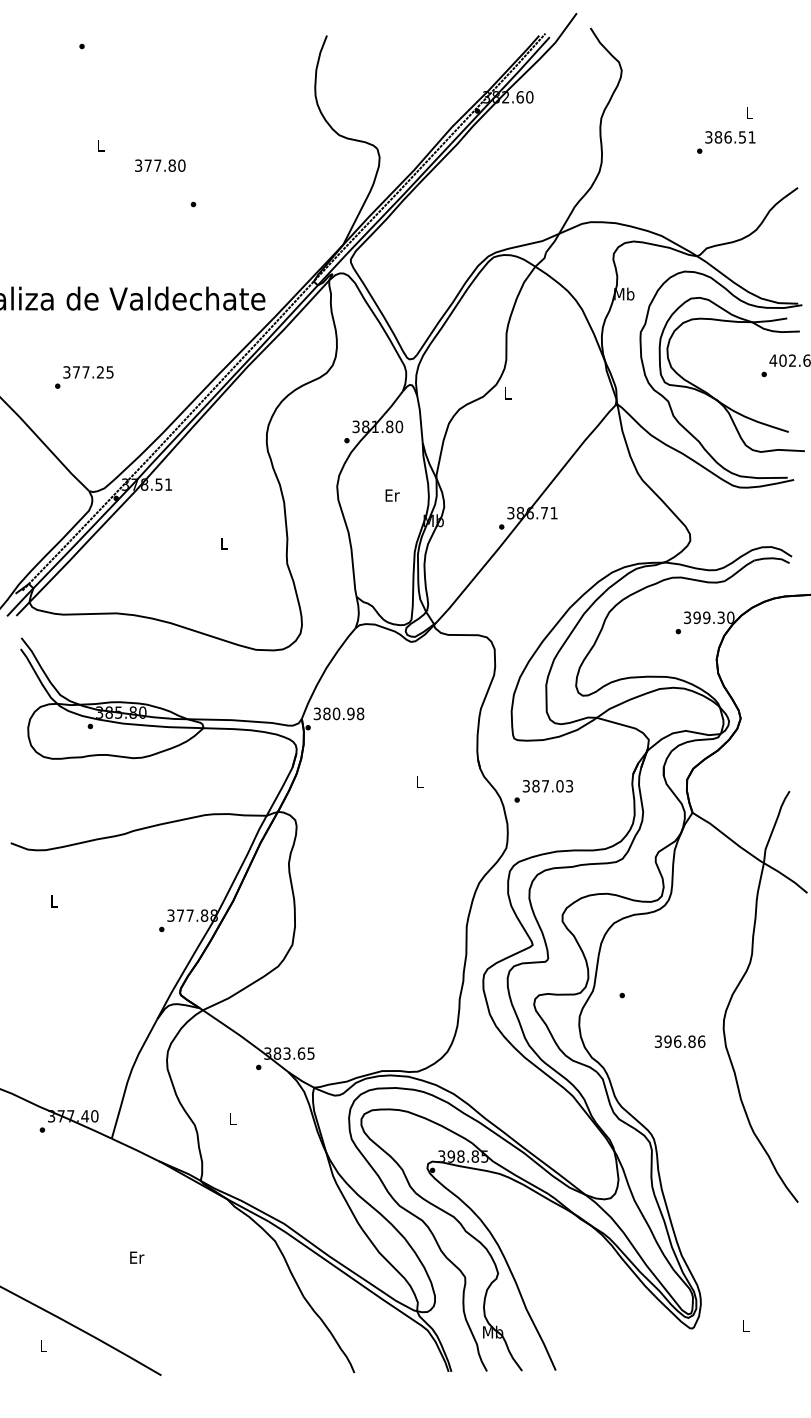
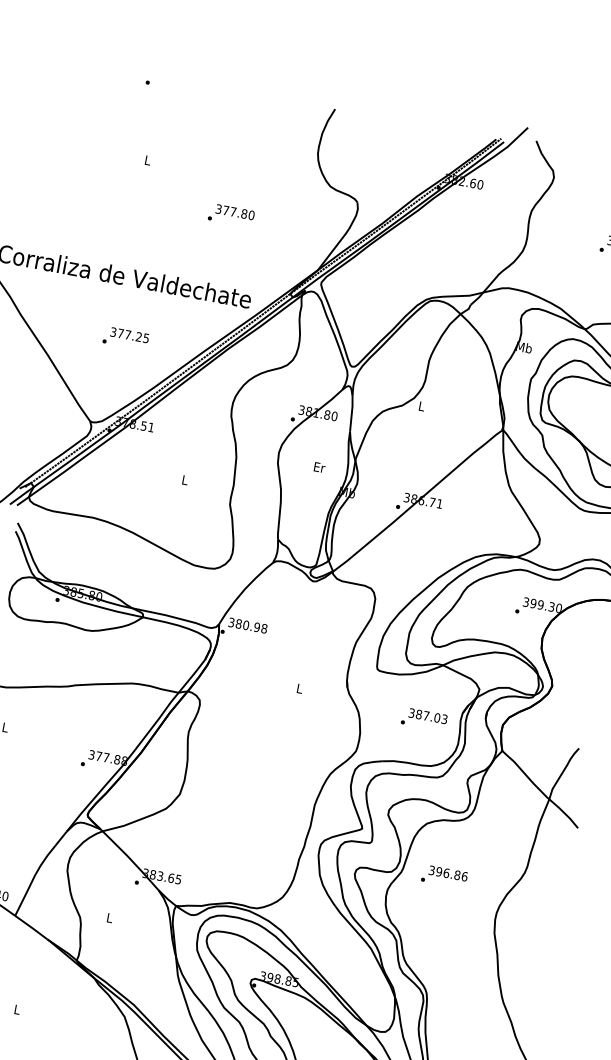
text: (160, 165) -> (235, 212), moved
text: (84, 377) -> (126, 338), moved
text: (543, 791) -> (424, 719), moved
text: (679, 1041) -> (447, 873), moved
text: (137, 1257) -> (17, 1009), Er -> L

